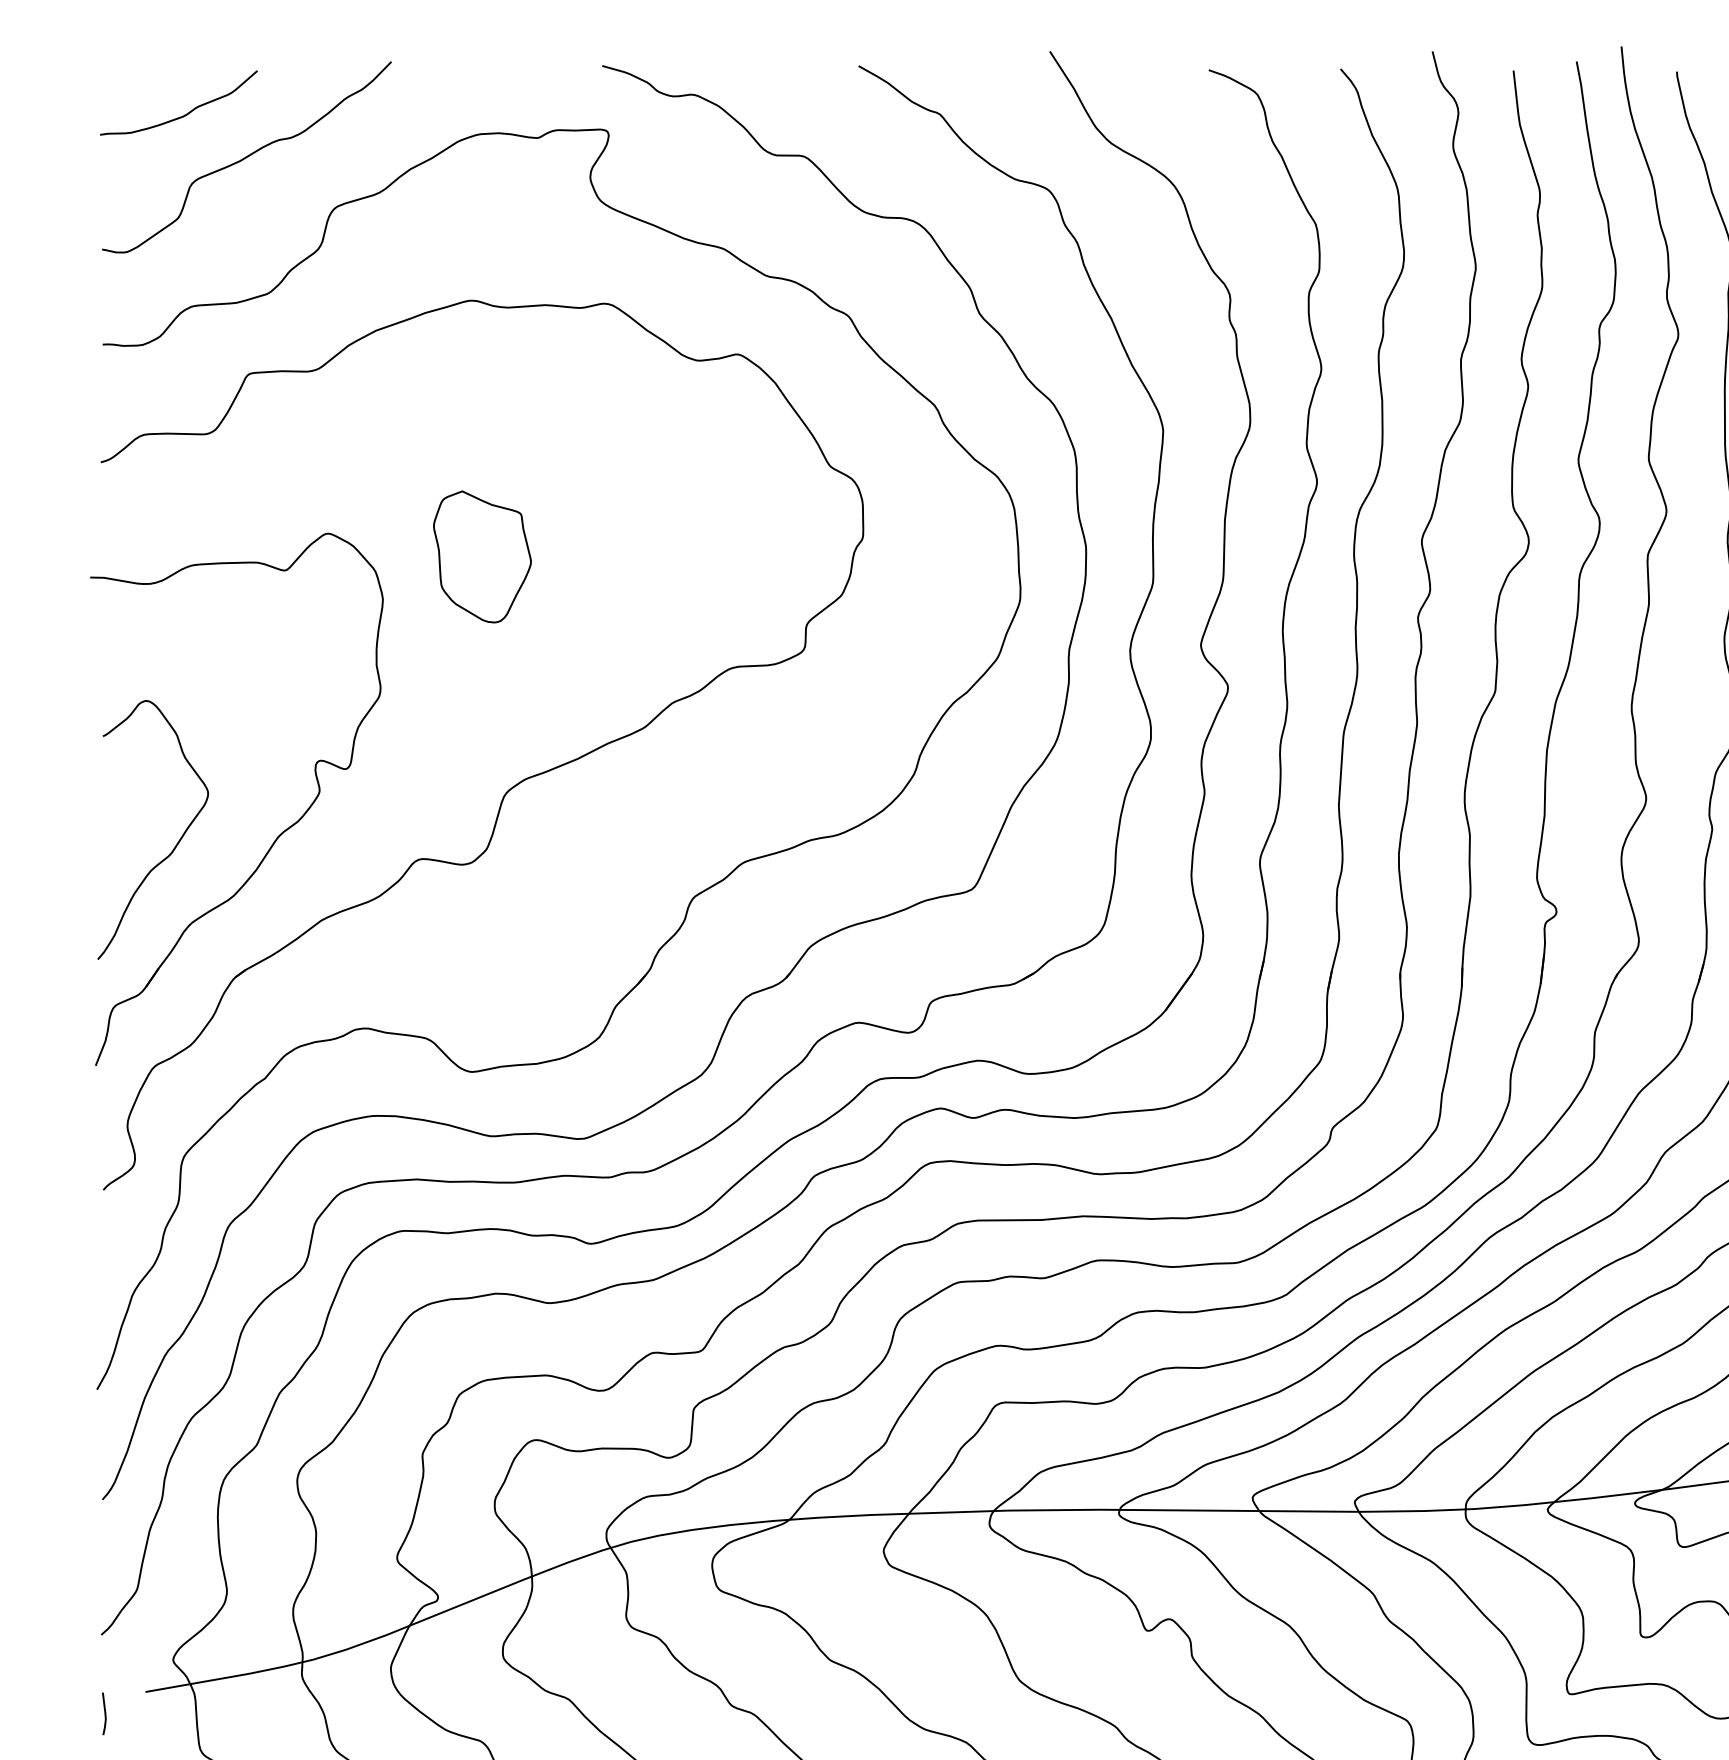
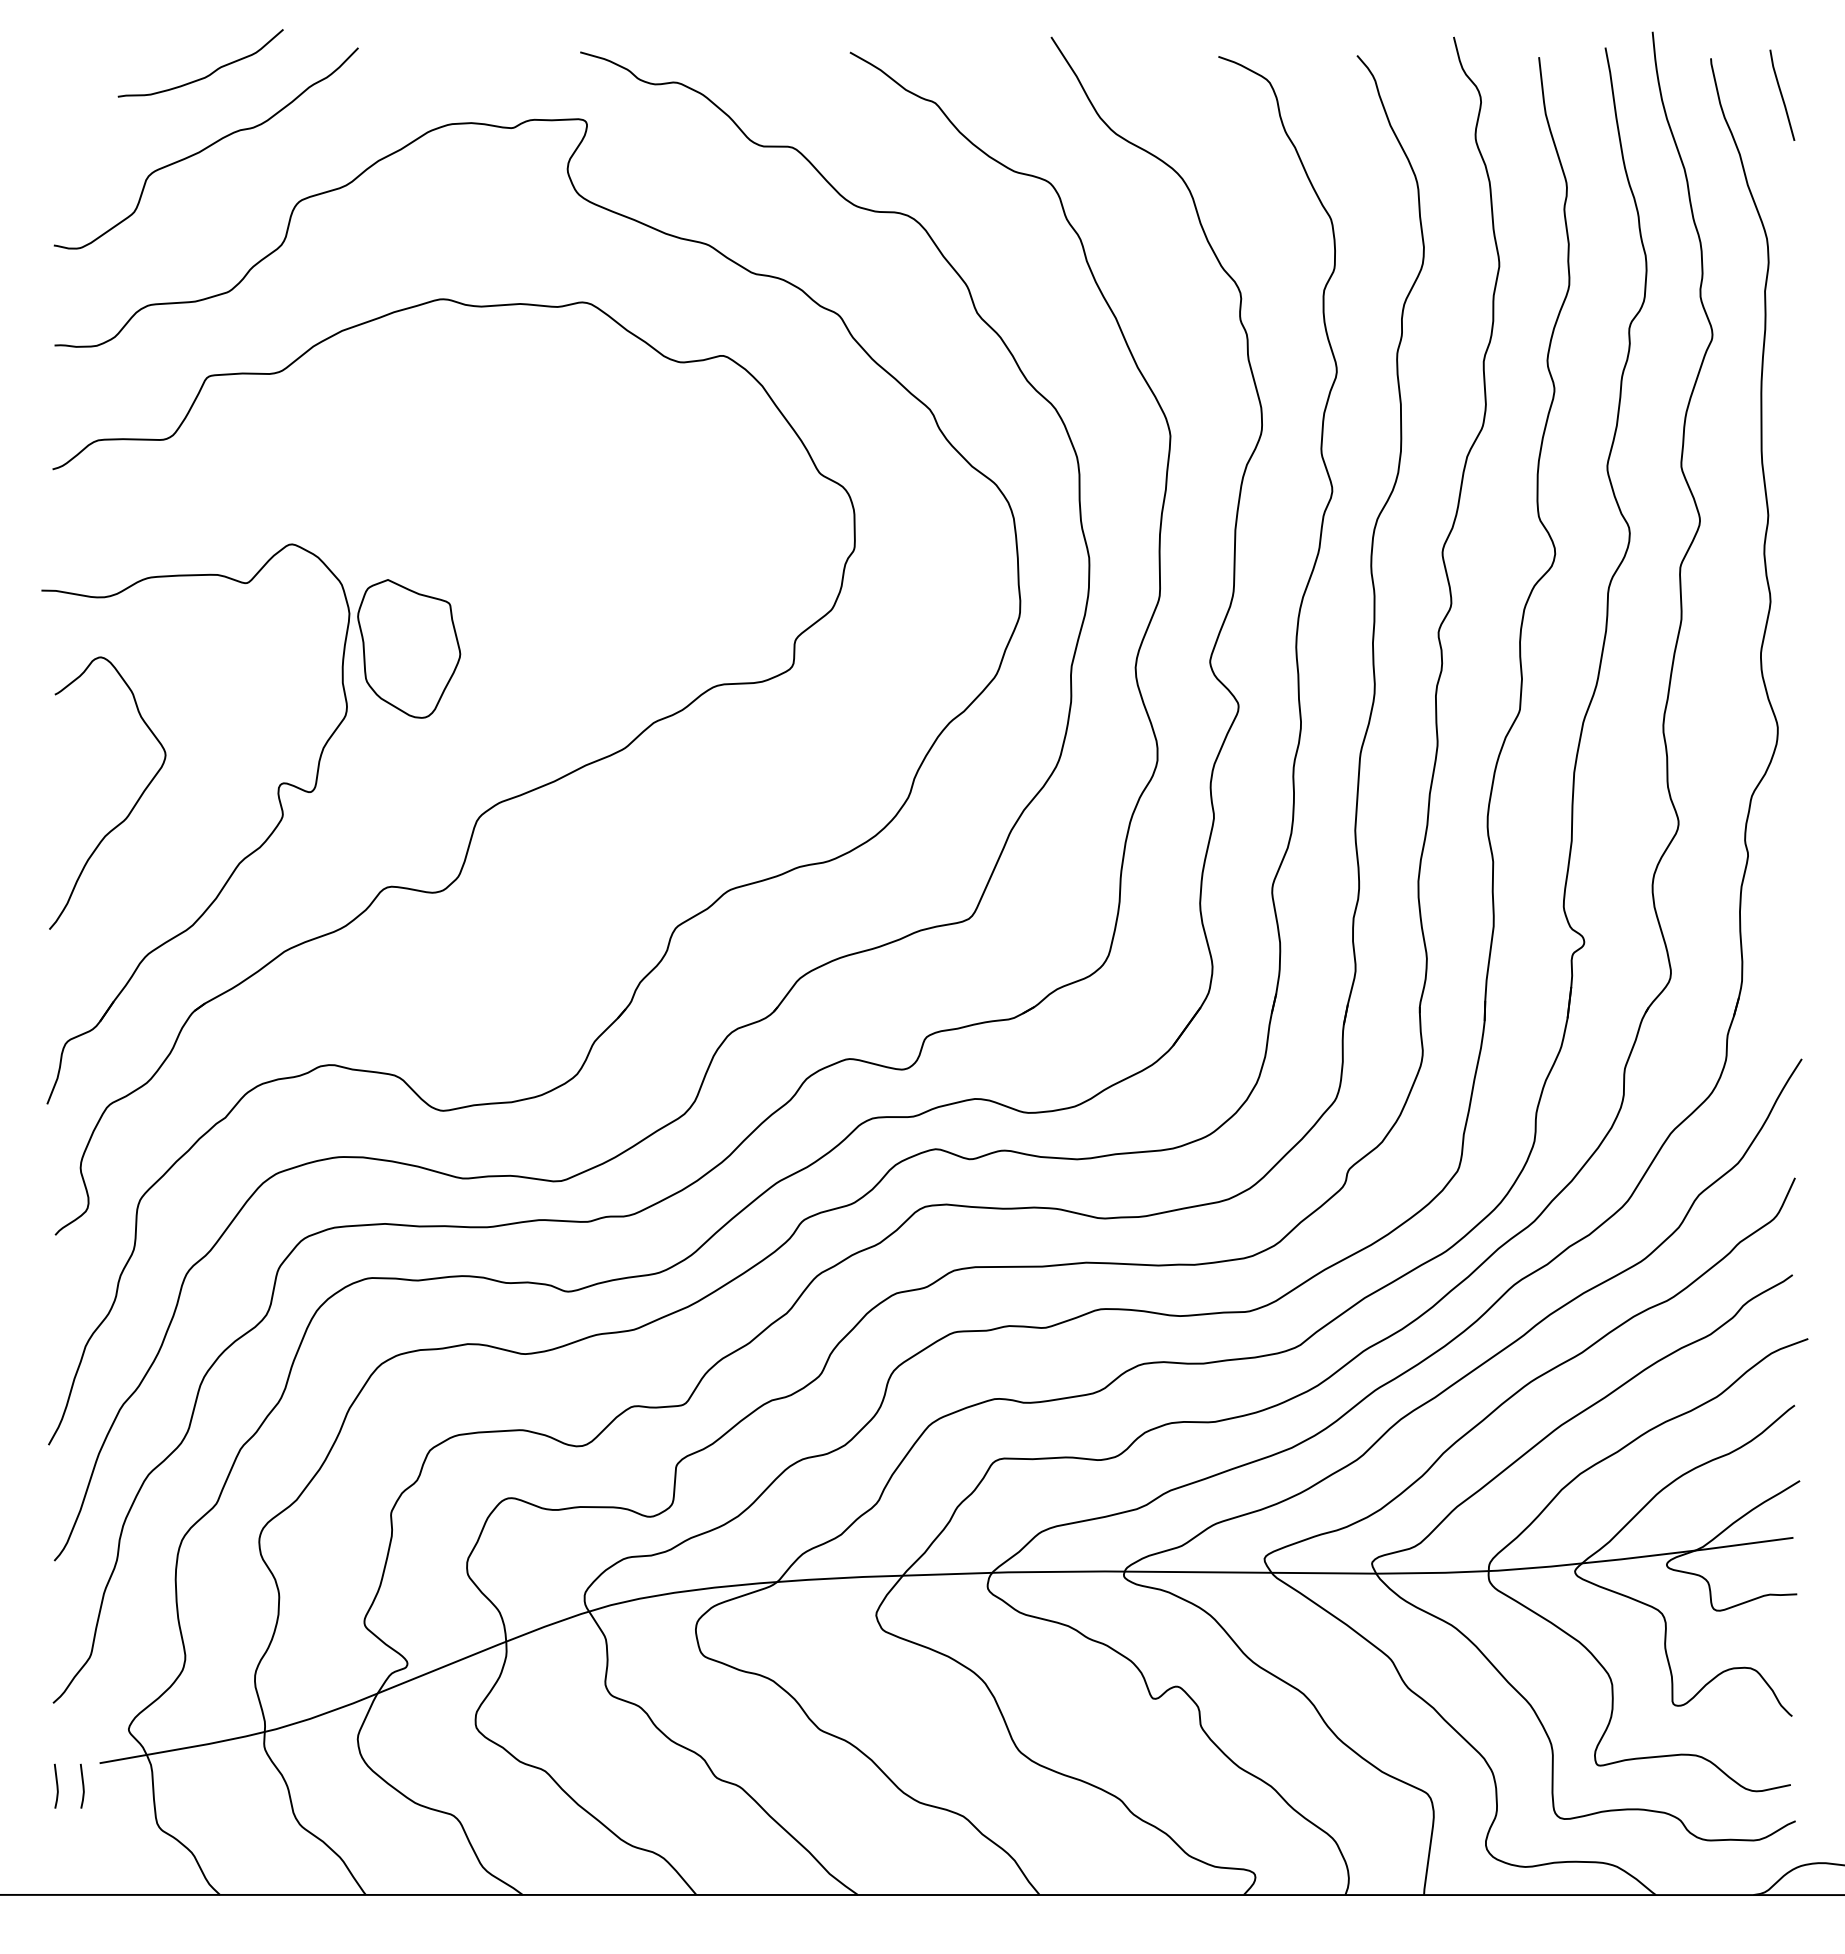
curve: (184, 114) -> (206, 75), moved
part: (482, 556) -> (409, 648), moved
curve: (177, 841) -> (133, 805), moved
line: (129, 1713) -> (82, 1785), added

